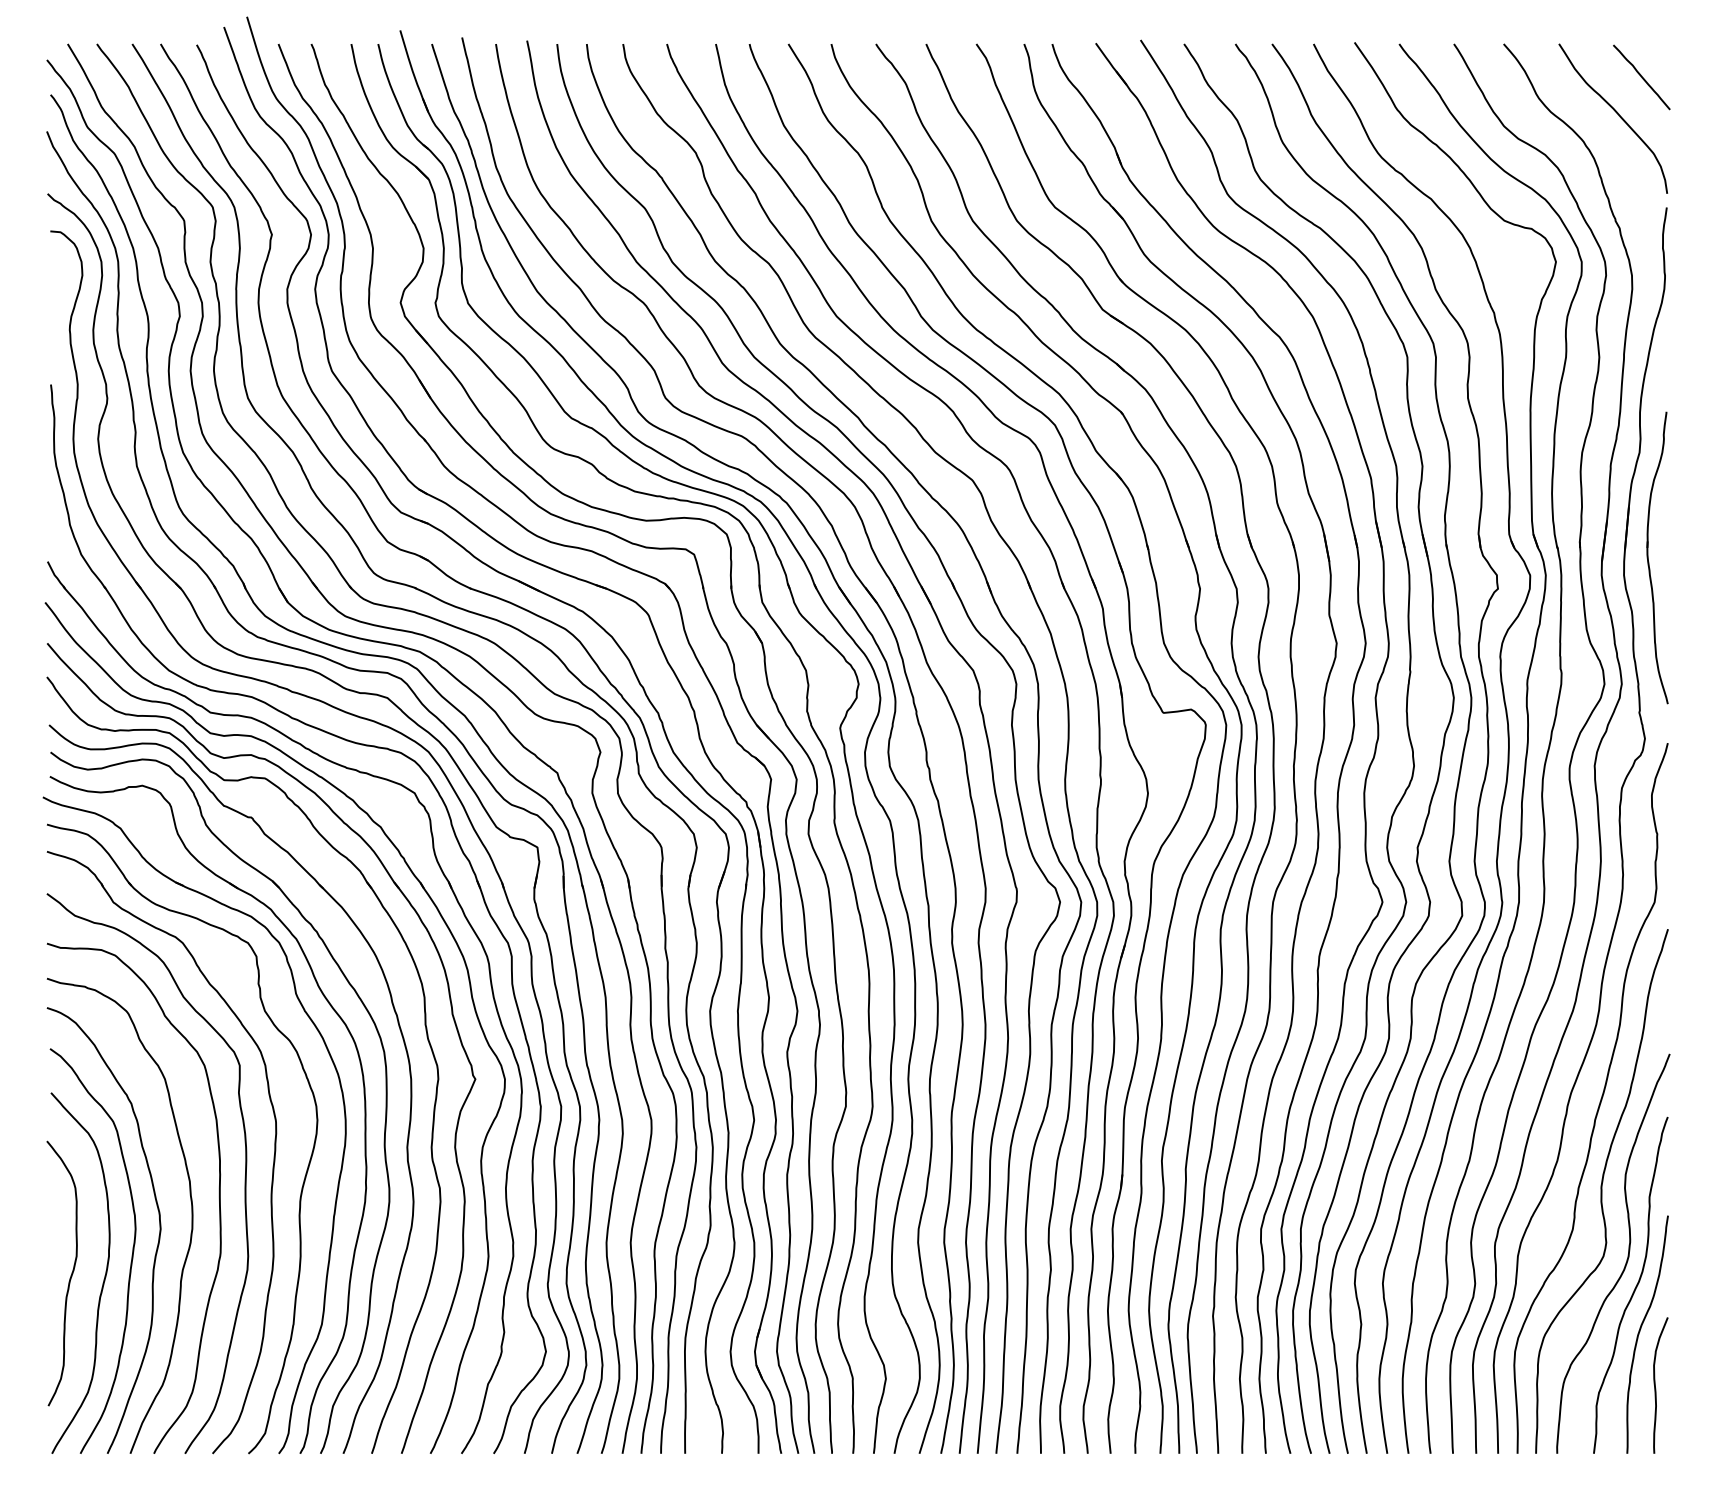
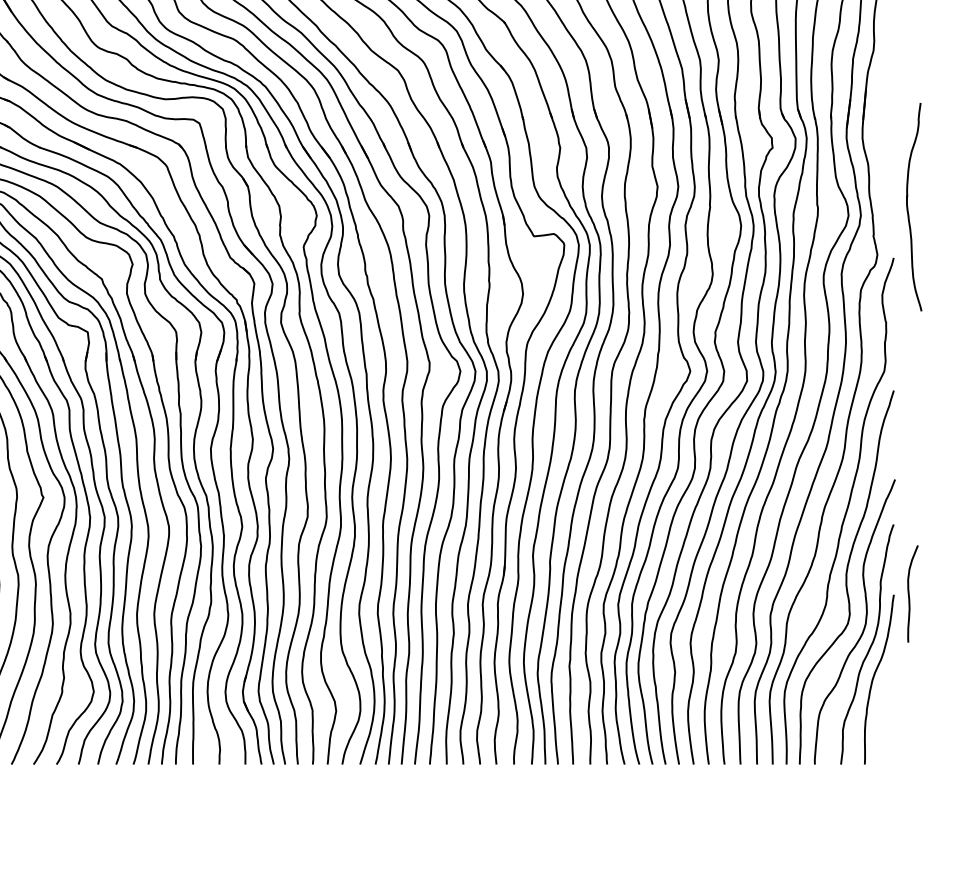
part: (1648, 557) -> (907, 206), moved
curve: (1655, 1385) -> (909, 593), moved

